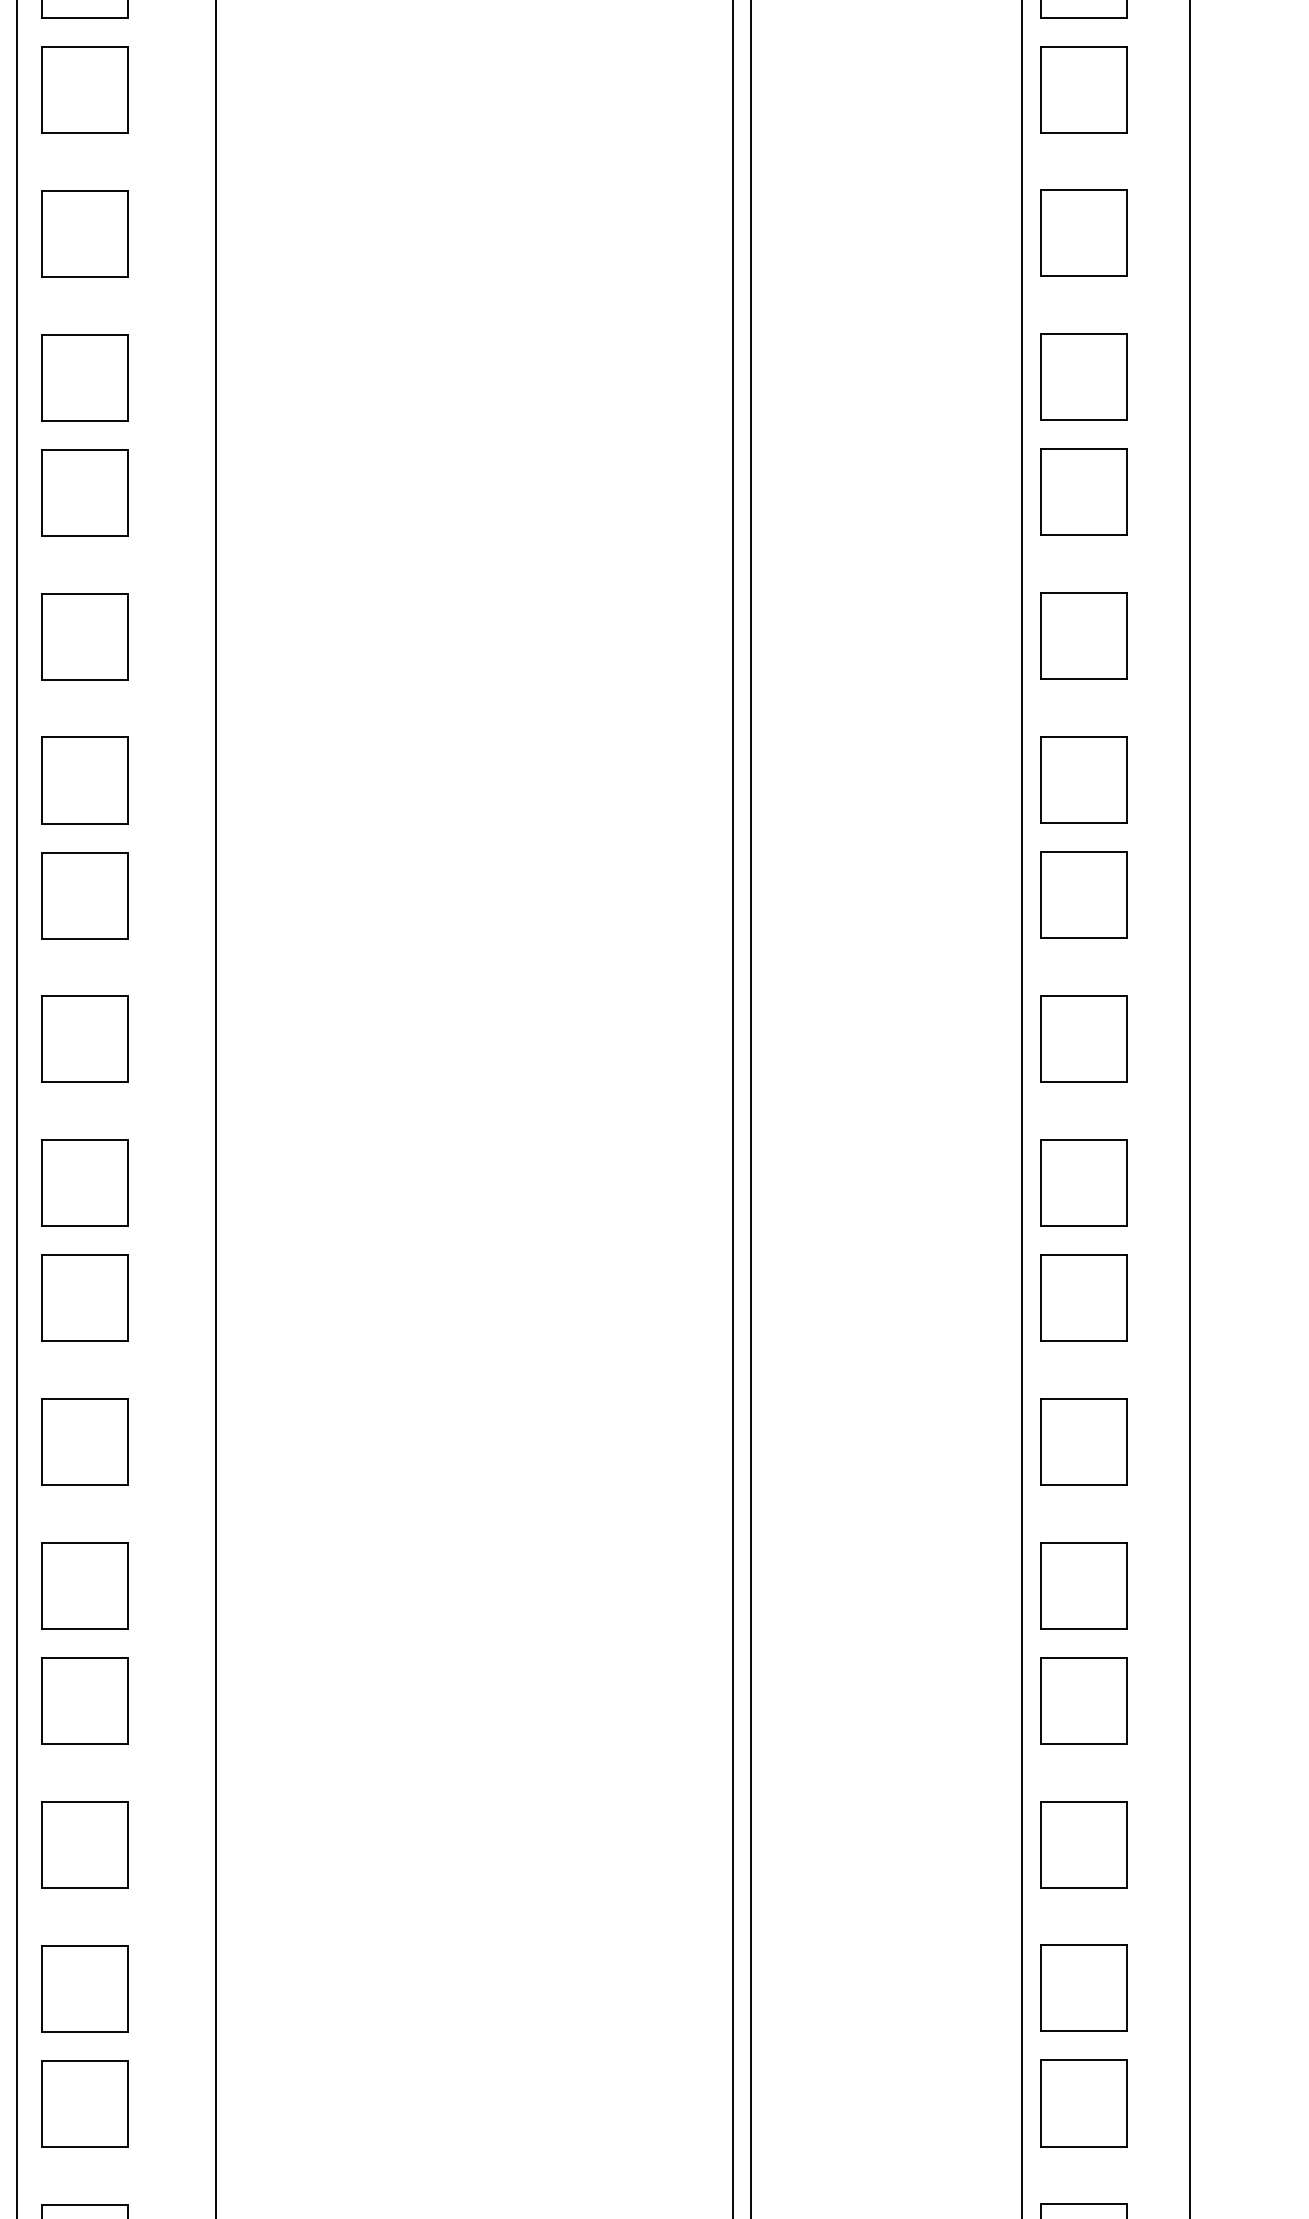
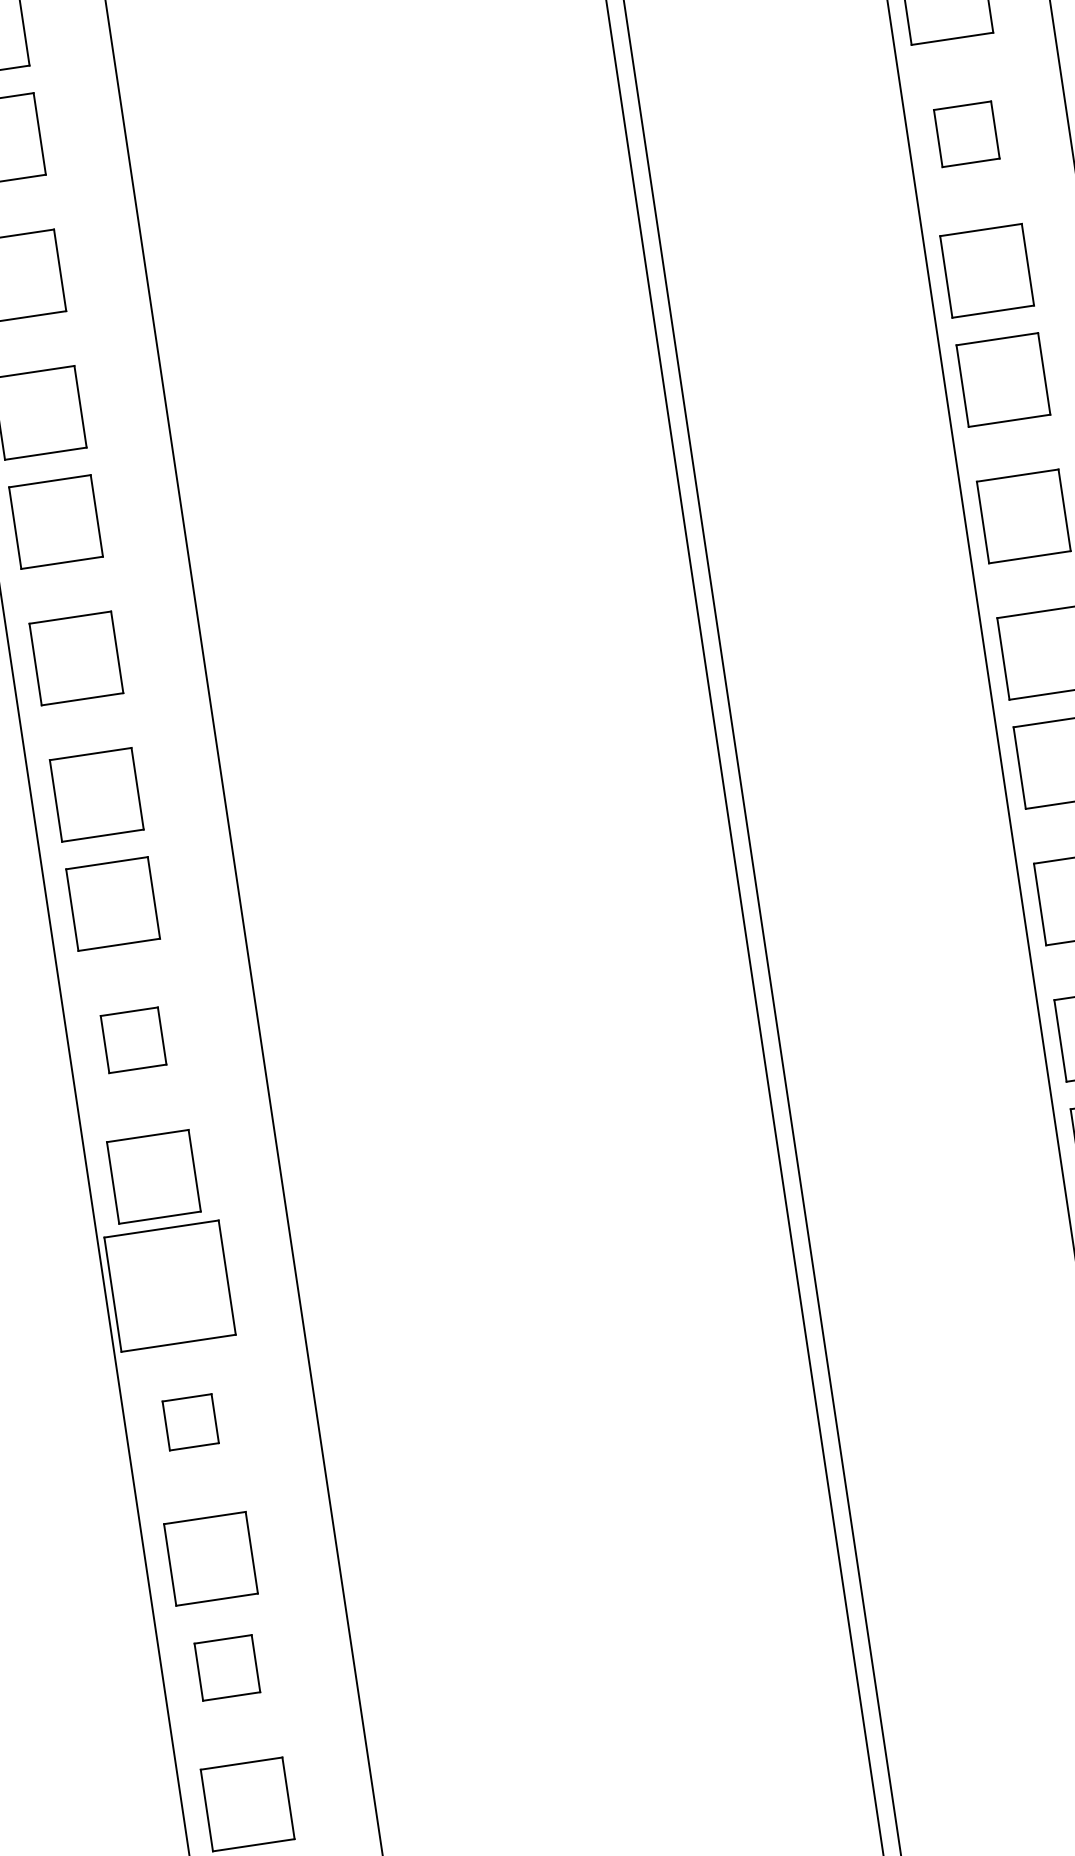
part: (1083, 232) -> (966, 133), size x0.7
part: (84, 1038) -> (133, 1039), size x0.7
part: (84, 1297) -> (170, 1285), size x1.4
part: (84, 1441) -> (190, 1421), size x0.6
part: (84, 1700) -> (227, 1667), size x0.7

